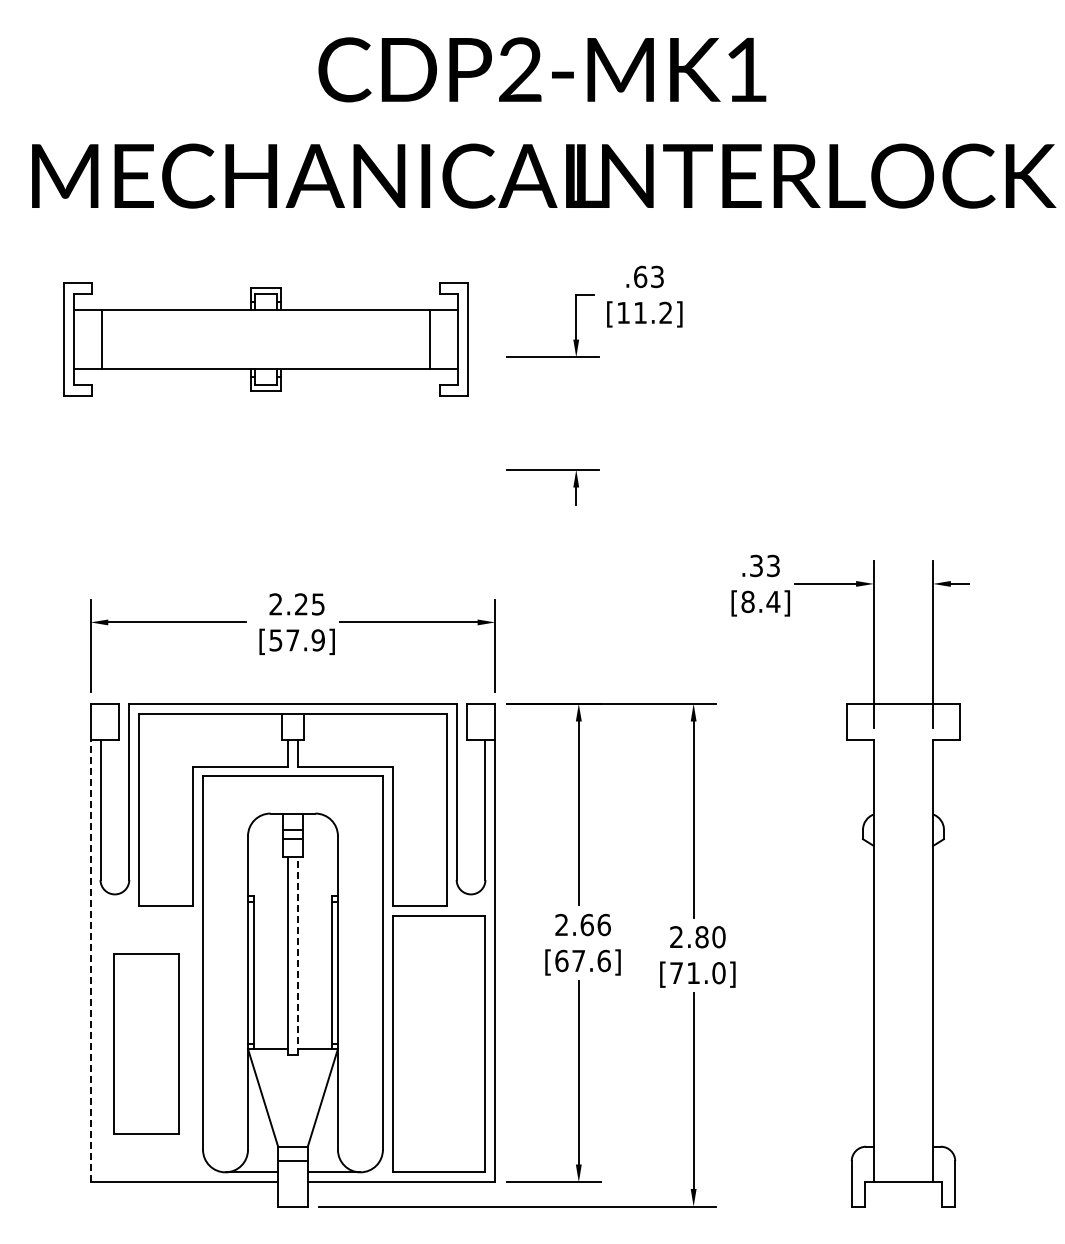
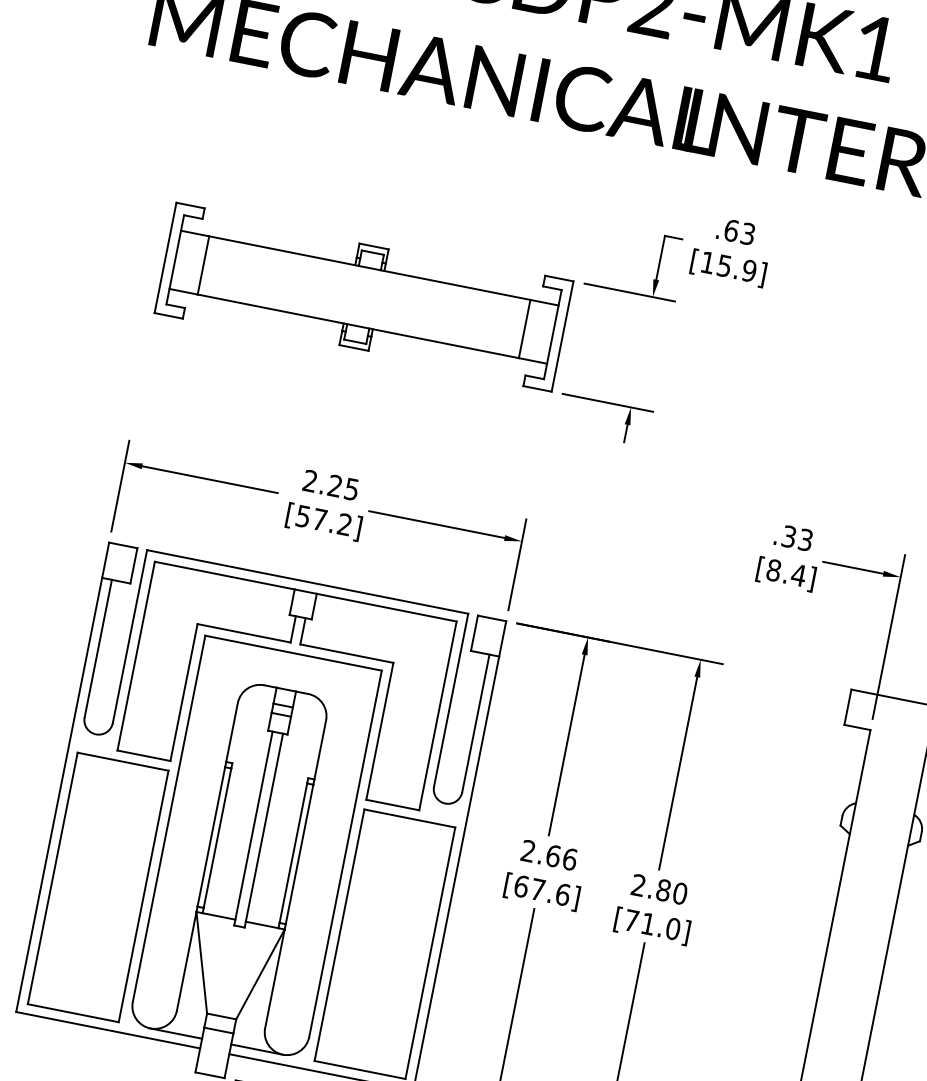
text: (653, 313) -> (737, 269), [11.2] -> [15.9]
part: (265, 339) -> (363, 297), moved
text: (317, 640) -> (344, 524), [57.9] -> [57.2]
line: (298, 956) -> (264, 830), dashed -> solid
line: (90, 960) -> (59, 794), dashed -> solid
part: (146, 1043) -> (98, 886), size x1.43

